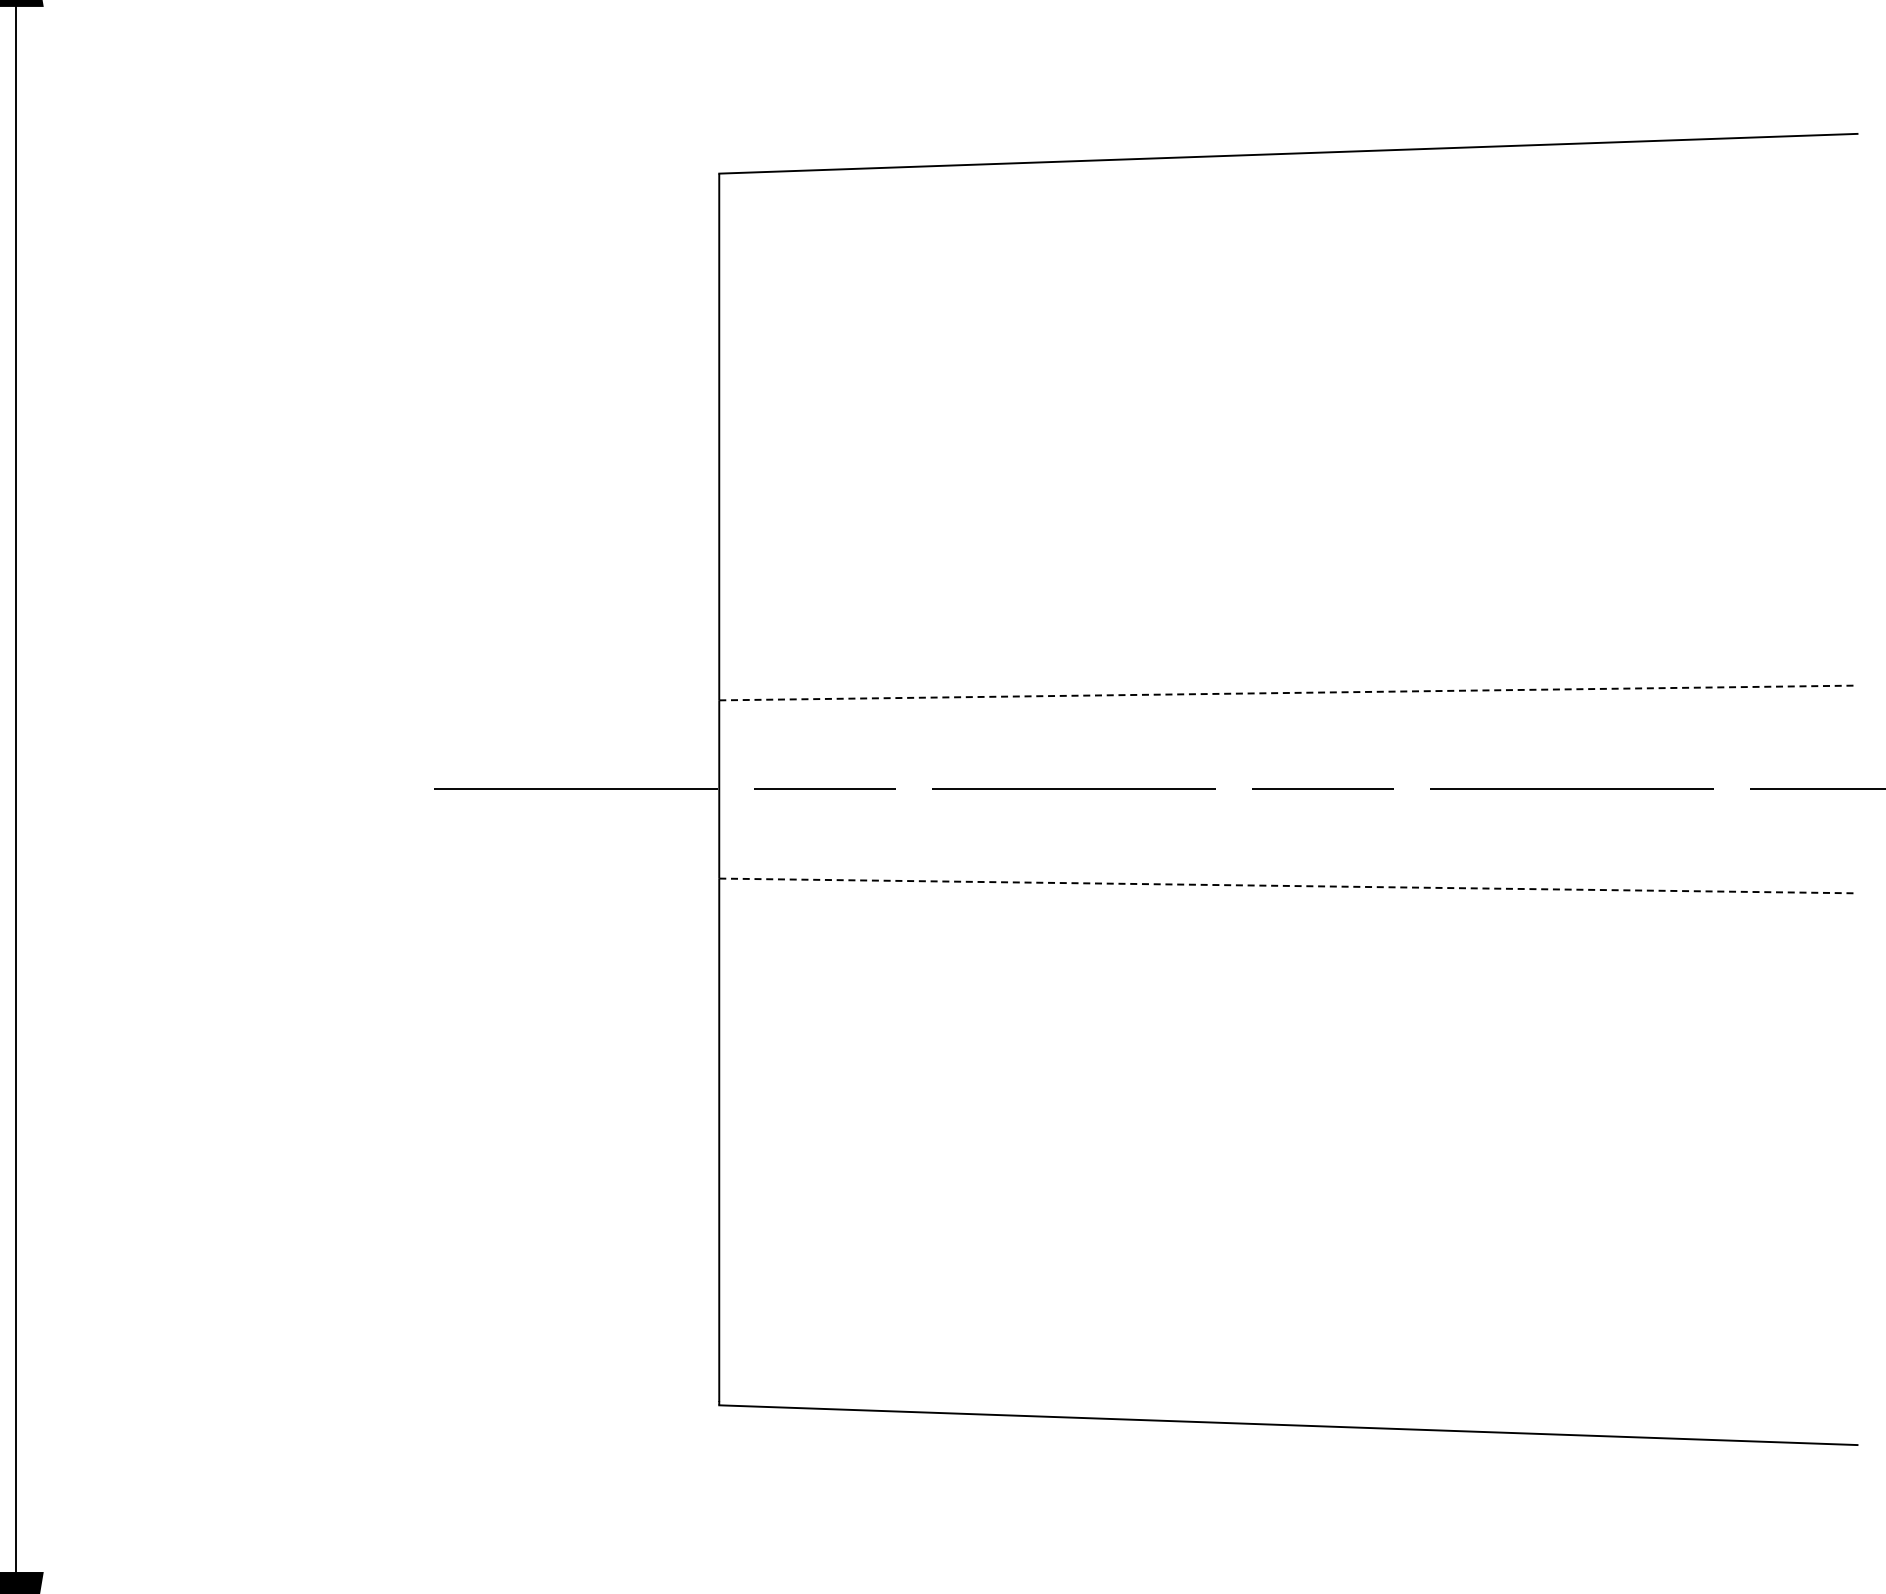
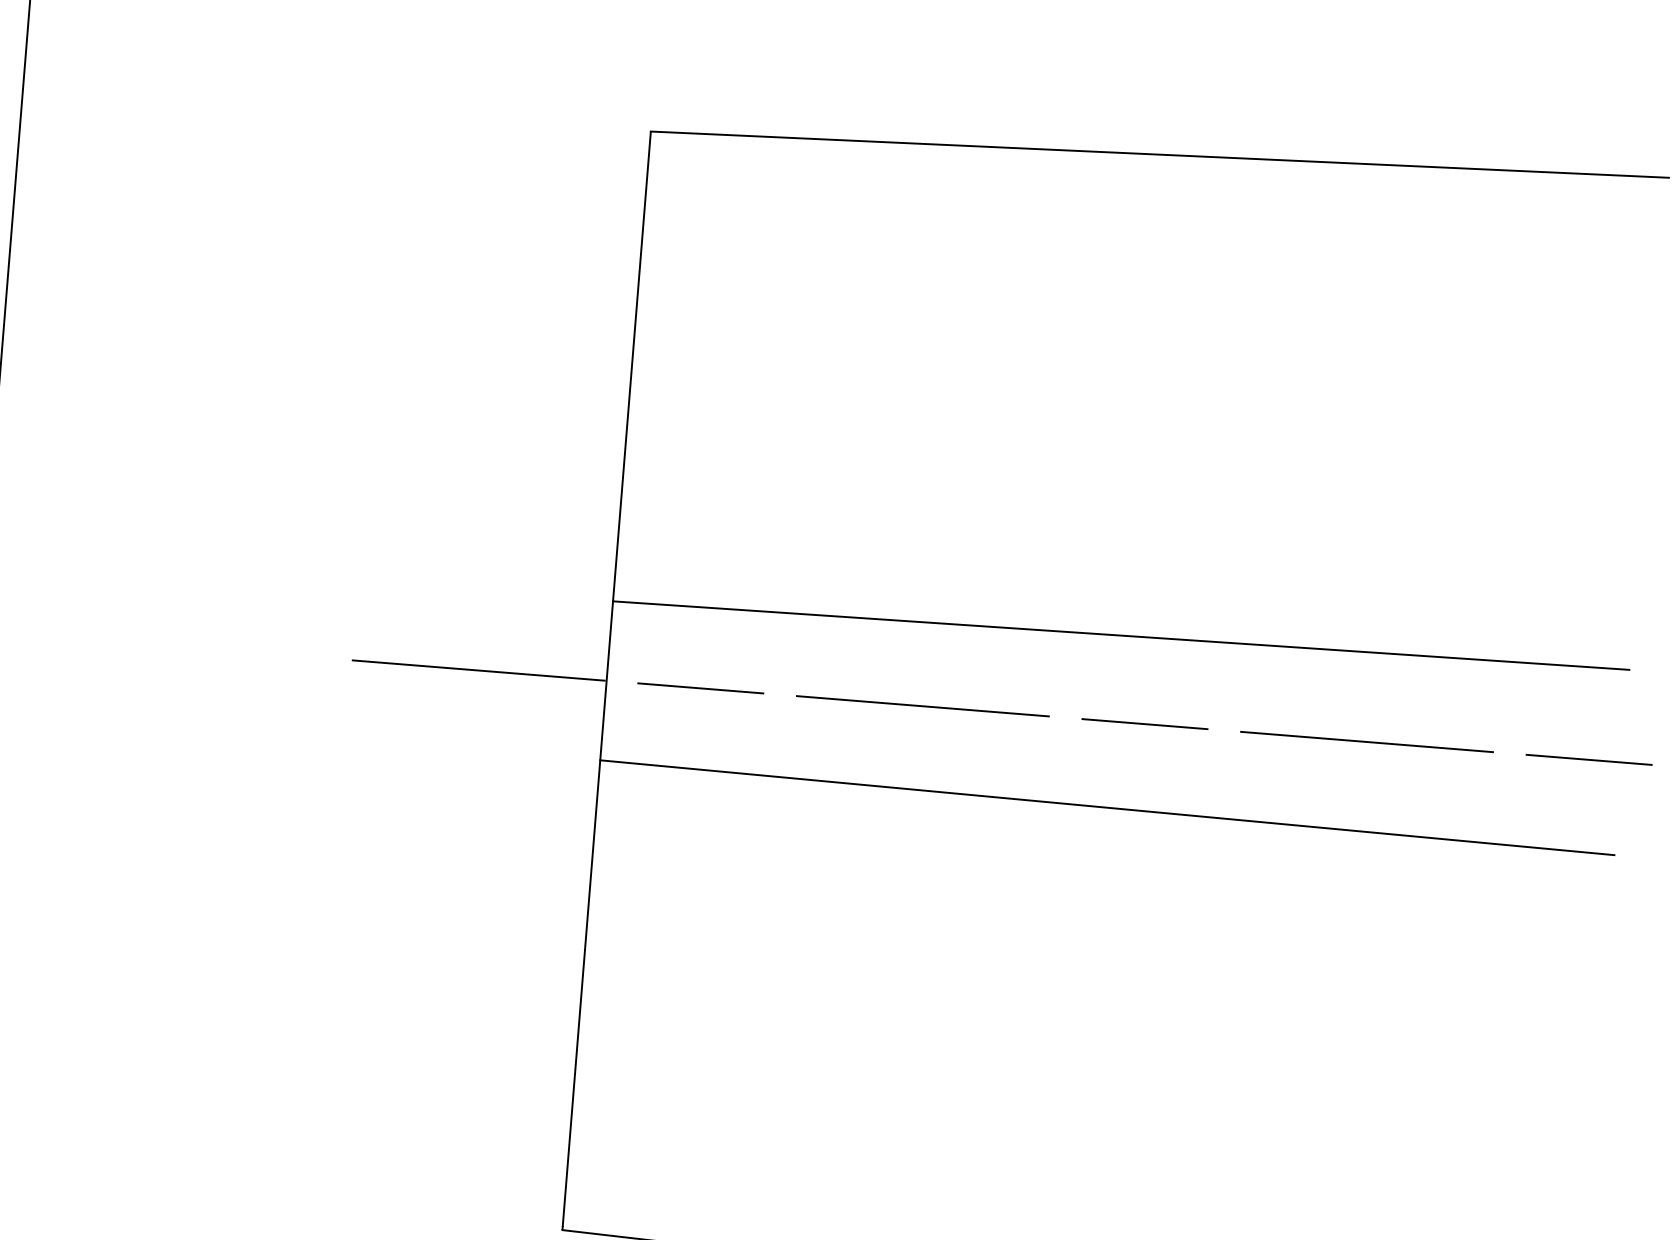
line: (1288, 692) -> (1121, 635), dashed -> solid
line: (1288, 885) -> (1107, 807), dashed -> solid

